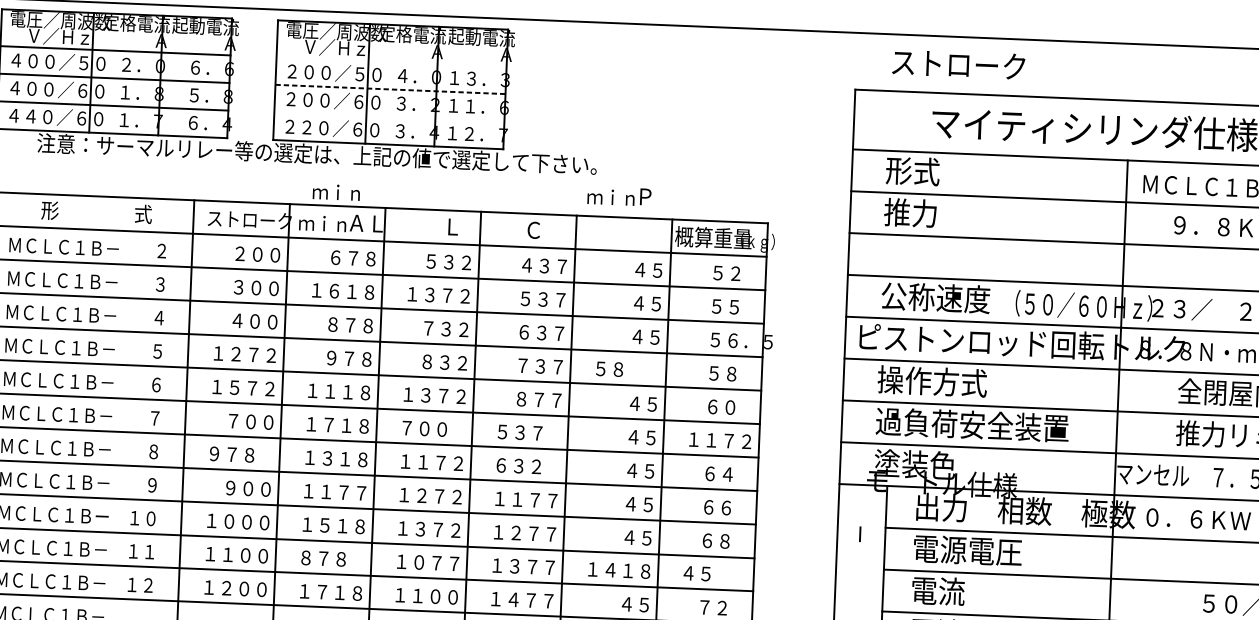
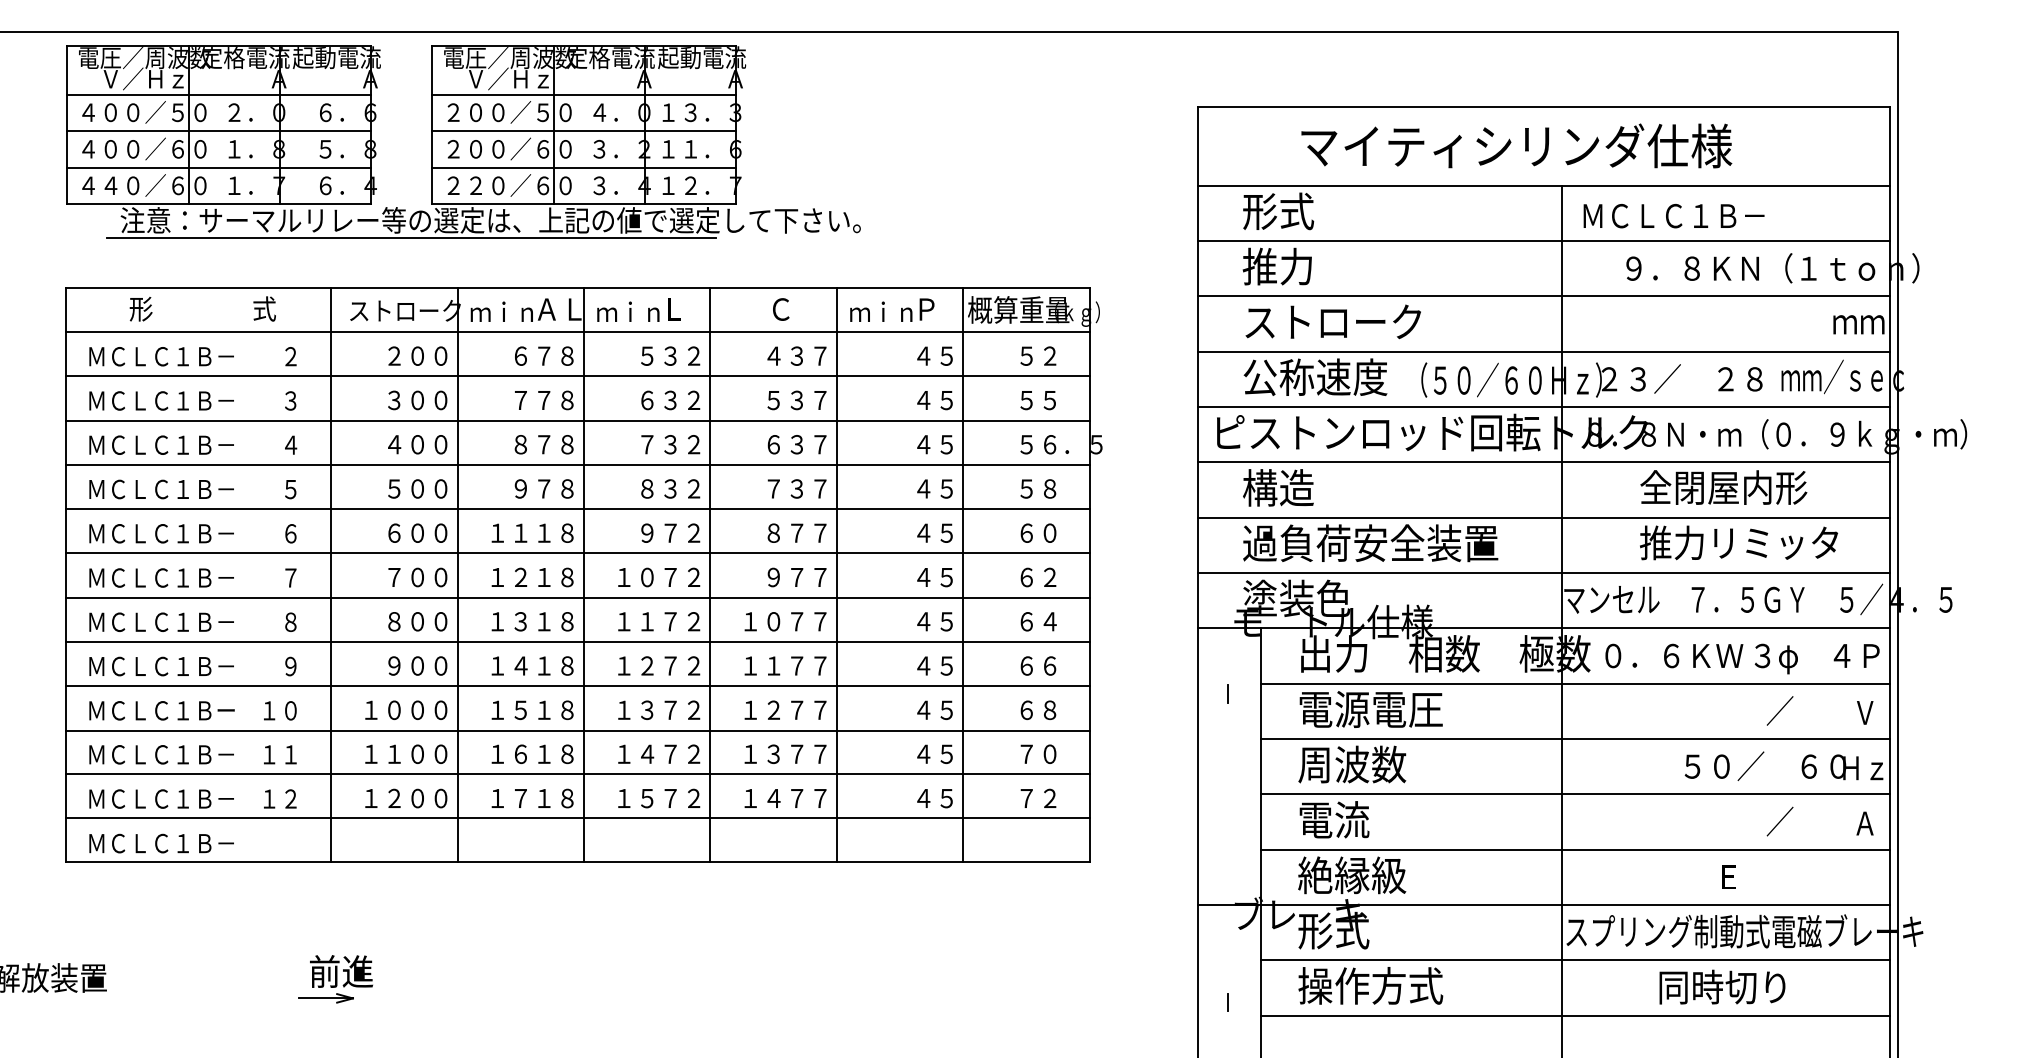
line: (391, 61) -> (584, 94), added
text: (958, 64) -> (1332, 321), moved
line: (390, 89) -> (584, 131), dashed -> solid
line: (389, 116) -> (584, 167), added
line: (256, 164) -> (411, 237), added
text: (336, 192) -> (628, 311), moved
text: (619, 195) -> (892, 309), moved
text: (334, 291) -> (520, 400), １６１８ -> ７７８
text: (430, 295) -> (647, 400), １３７２ -> ６３２
text: (245, 354) -> (406, 488), １２７２ -> ５００
text: (627, 369) -> (911, 488), ５８ -> ４５
text: (932, 381) -> (1315, 487), 操作方式 -> 構造
text: (243, 387) -> (406, 532), １５７２ -> ６００
text: (417, 394) -> (635, 532), １３７２ -> ９７２
text: (329, 424) -> (521, 576), １７１８ -> １２１８
text: (433, 429) -> (659, 577), ７００ -> １０７２
text: (529, 433) -> (785, 577), ５３７ -> ９７７
text: (720, 440) -> (1038, 577), １１７２ -> ６２
text: (241, 454) -> (406, 621), ９７８ -> ８００
text: (527, 466) -> (785, 621), ６３２ -> １０７７
text: (343, 492) -> (543, 665), １１７７ -> １４１８
text: (332, 559) -> (532, 754), ８７８ -> １６１８
text: (436, 563) -> (670, 754), １０７７ -> １４７２
text: (618, 569) -> (911, 753), １４１８ -> ４５
text: (705, 574) -> (1026, 754), ４５ -> ７０
text: (952, 591) -> (1352, 764), 電流 -> 周波数
text: (435, 596) -> (670, 798), １１００ -> １５７２

